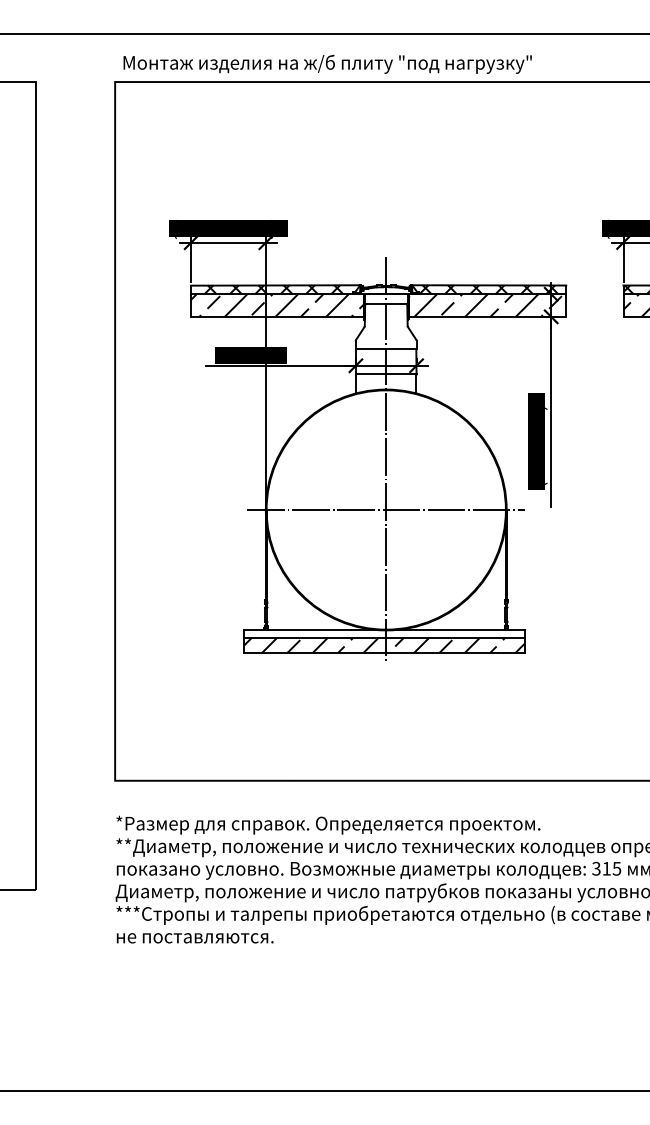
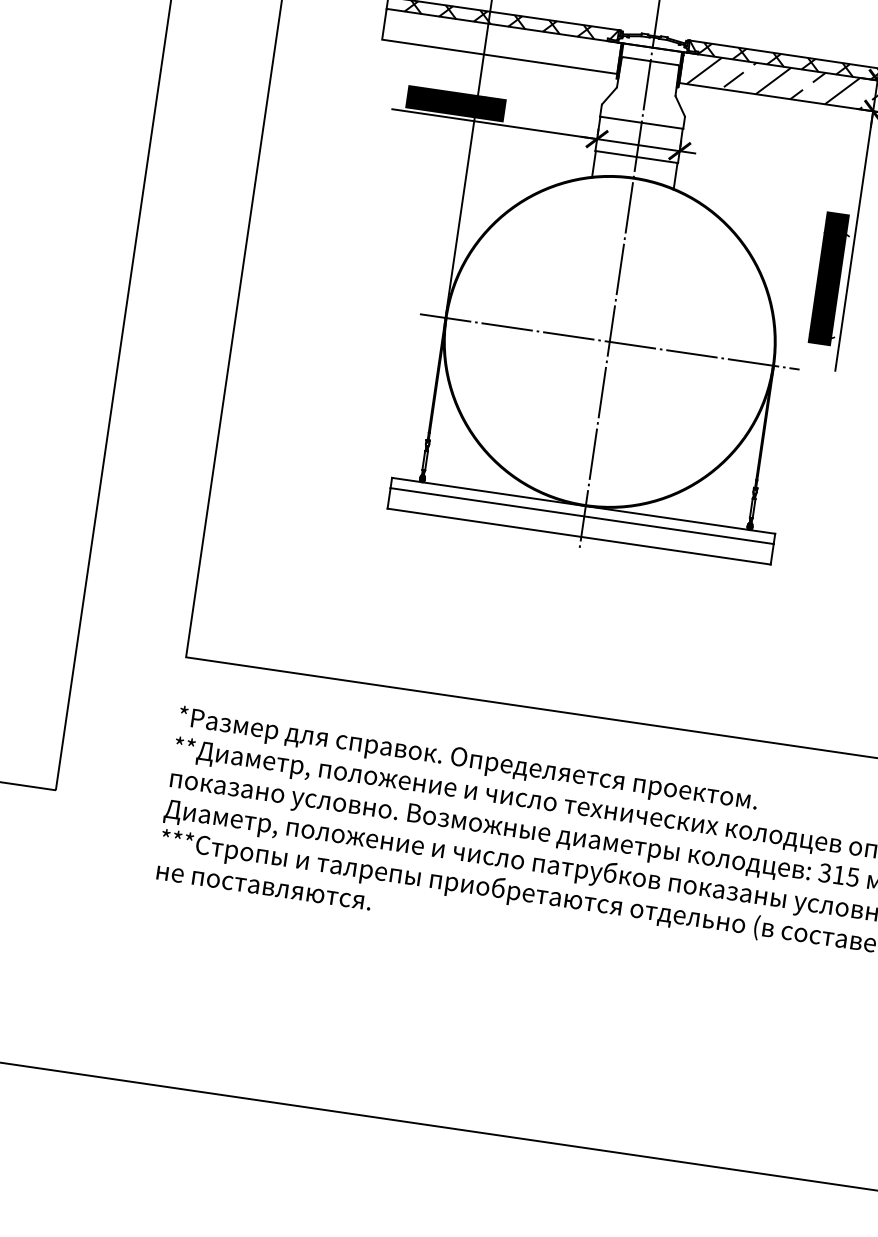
hatch: (277, 305) -> (502, 41), removed
hatch: (384, 644) -> (580, 525), removed

